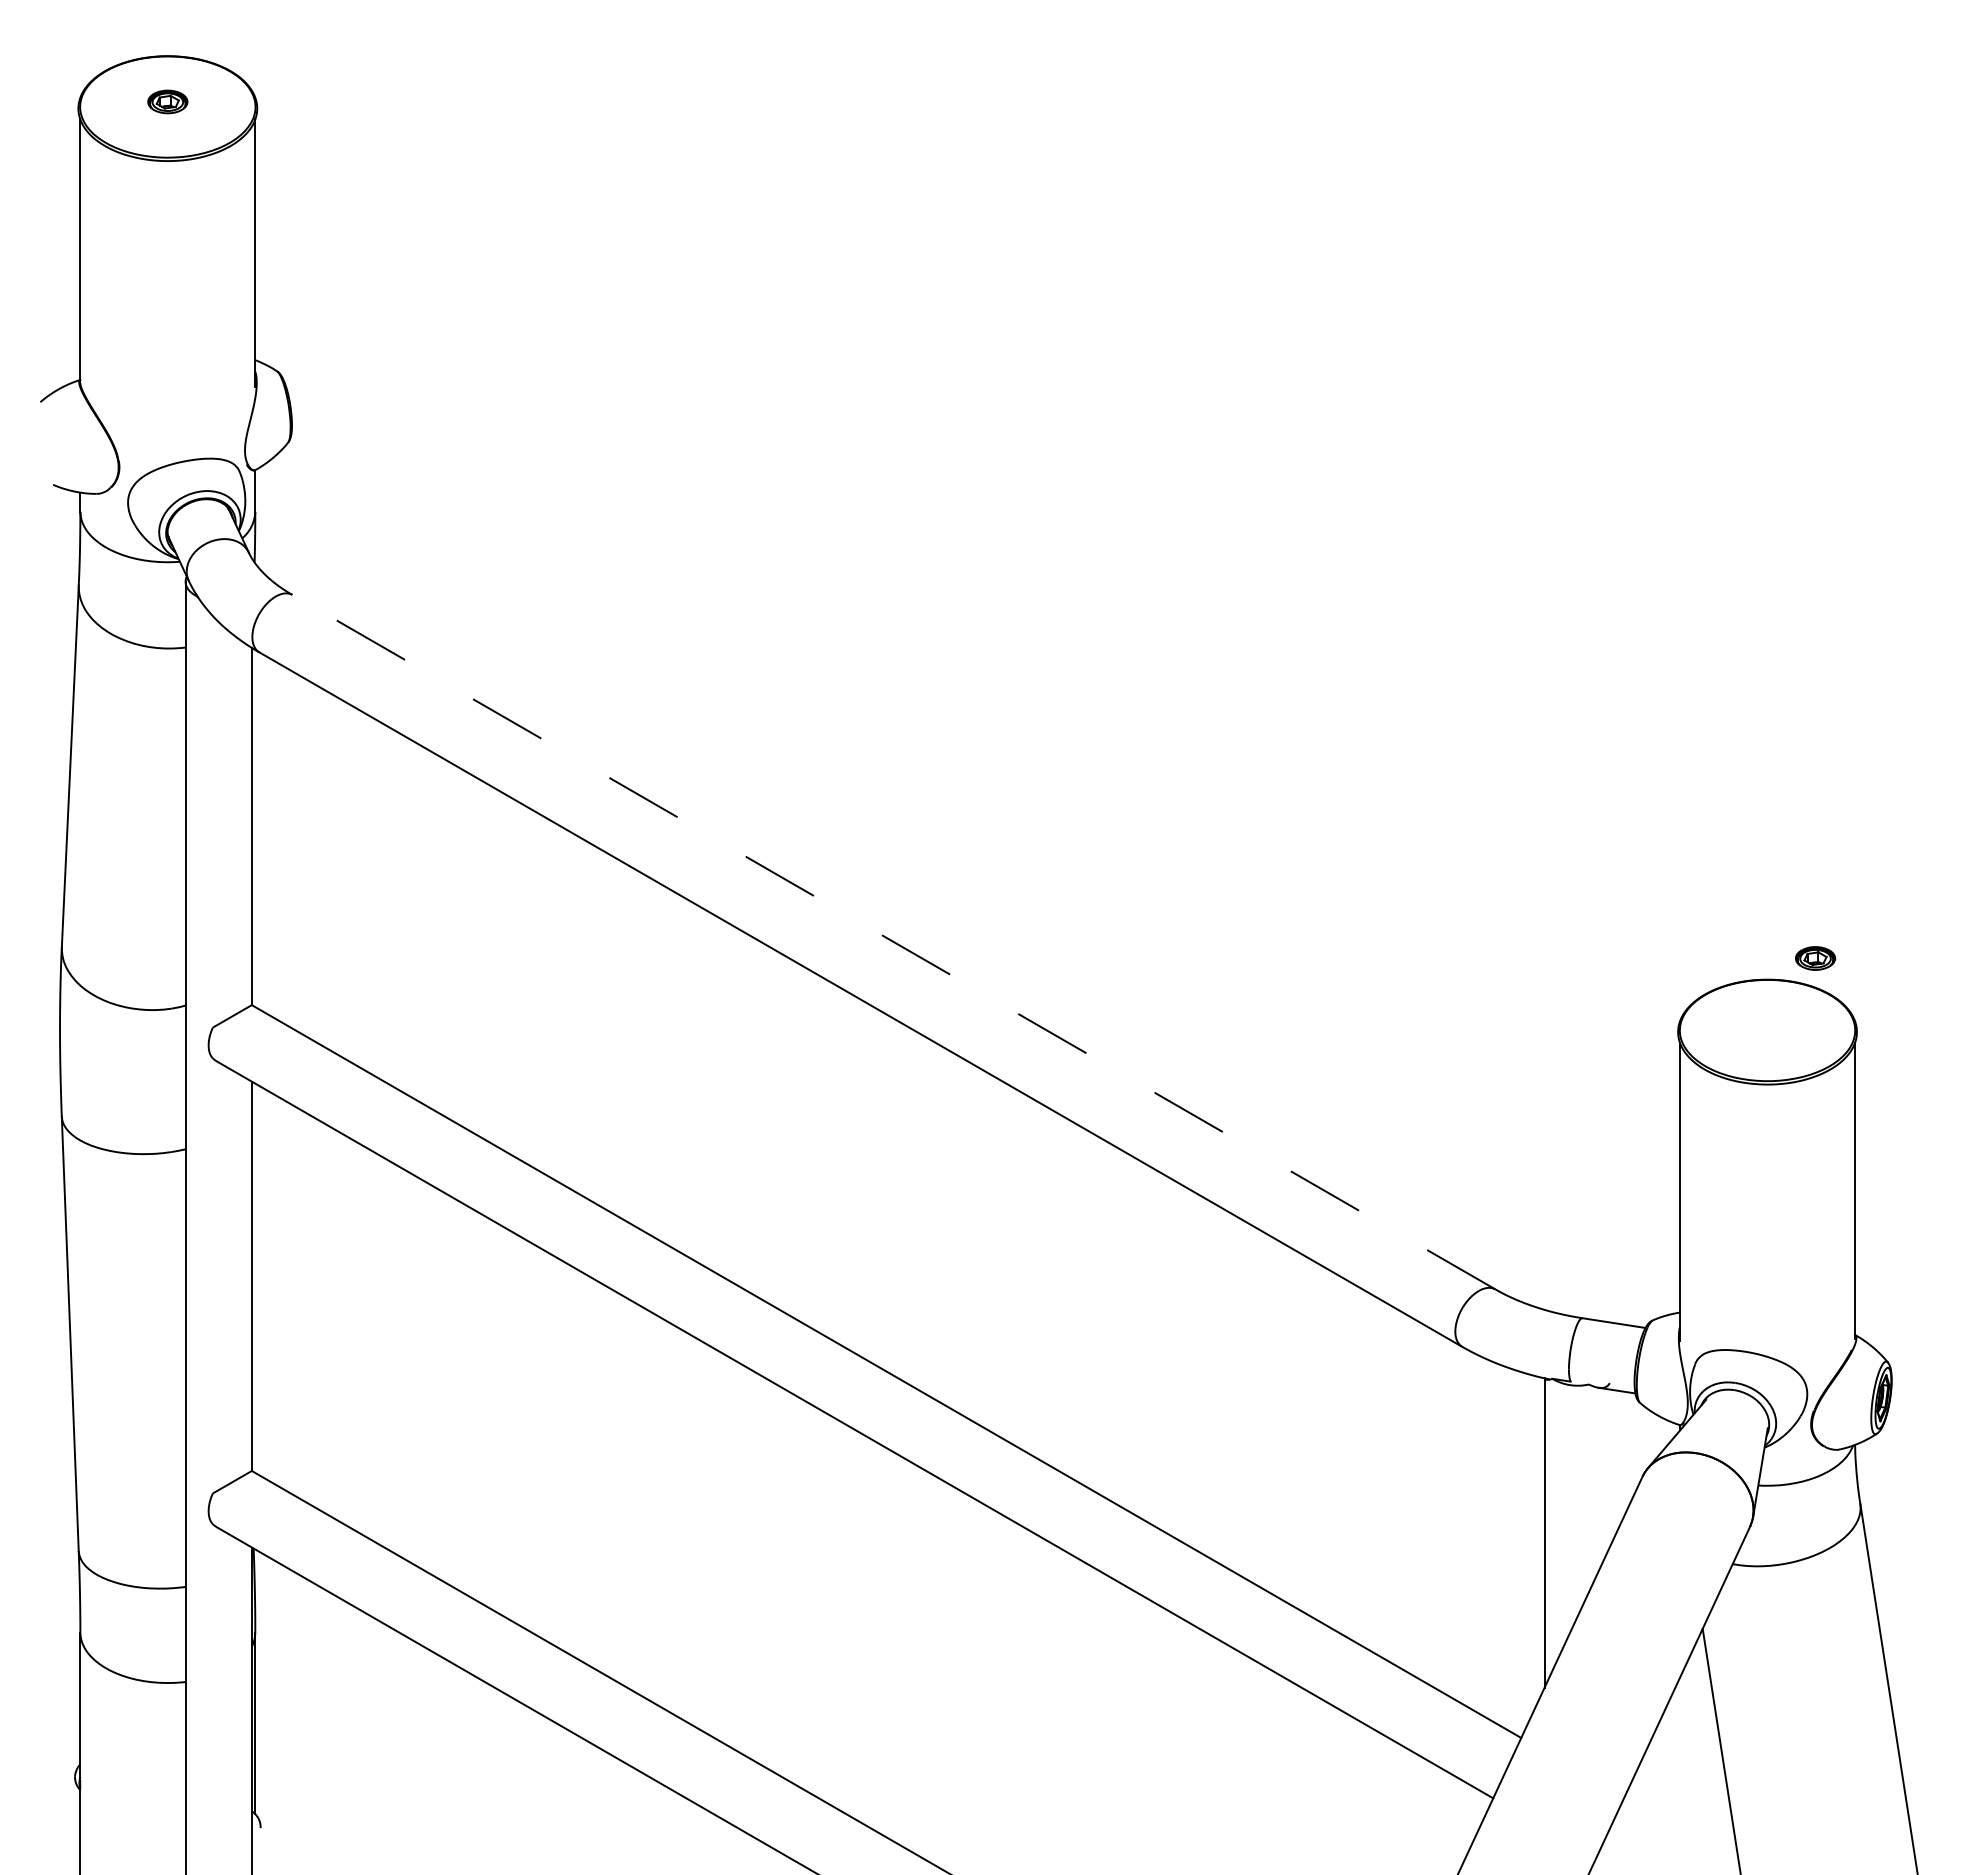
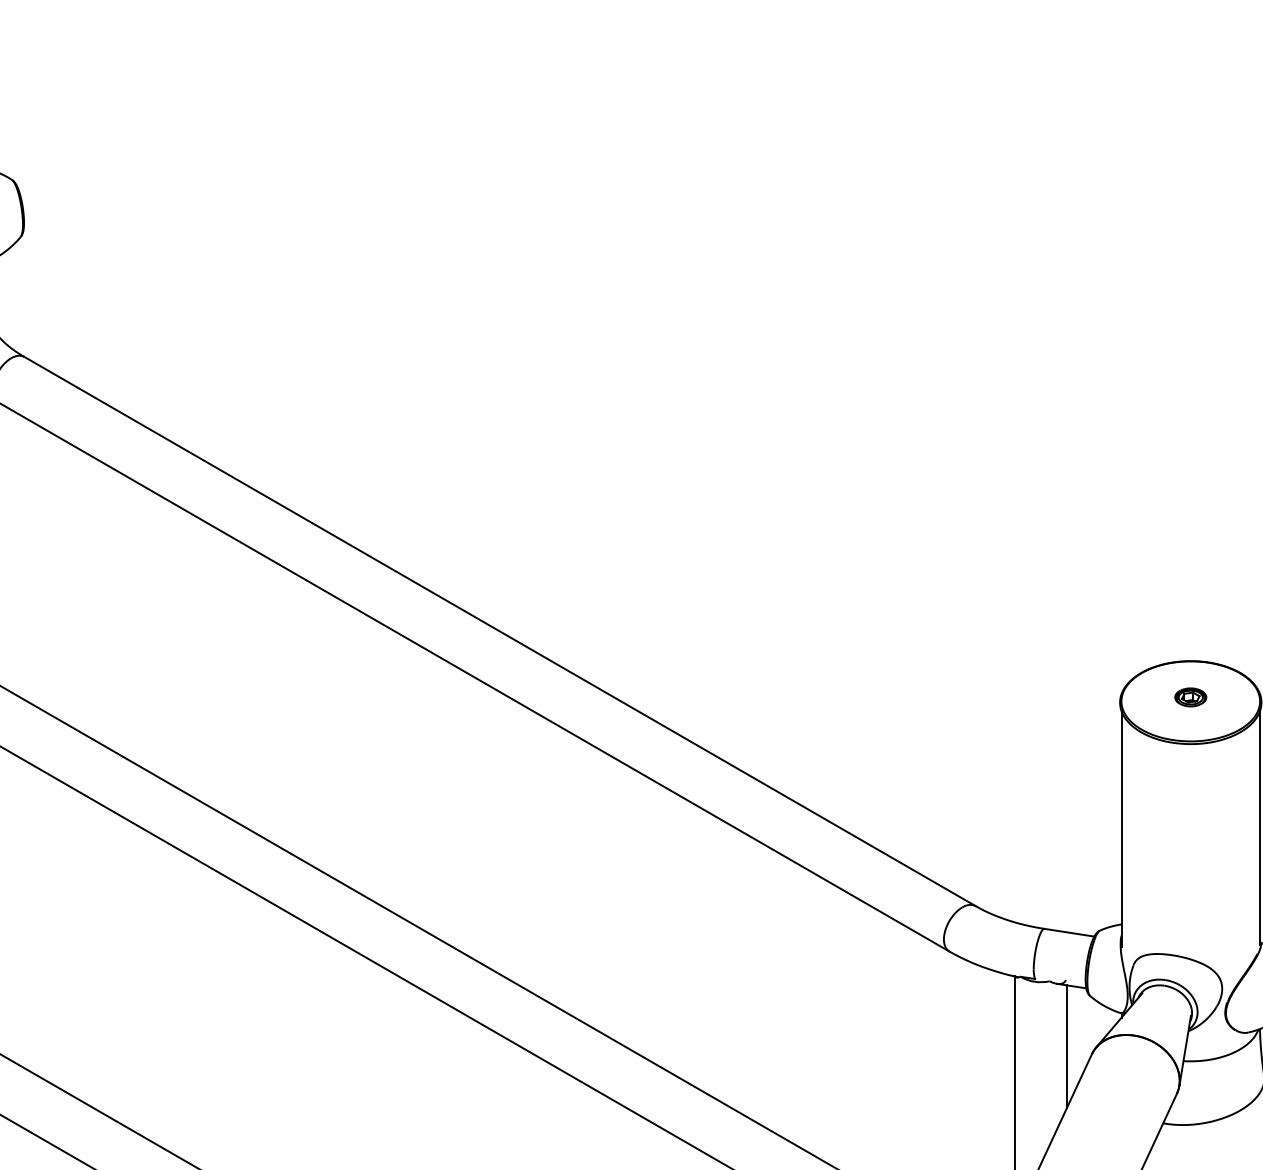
line: (893, 942) -> (499, 631), dashed -> solid
part: (1815, 958) -> (1190, 697), moved
line: (1610, 1466) -> (1066, 1046), added

